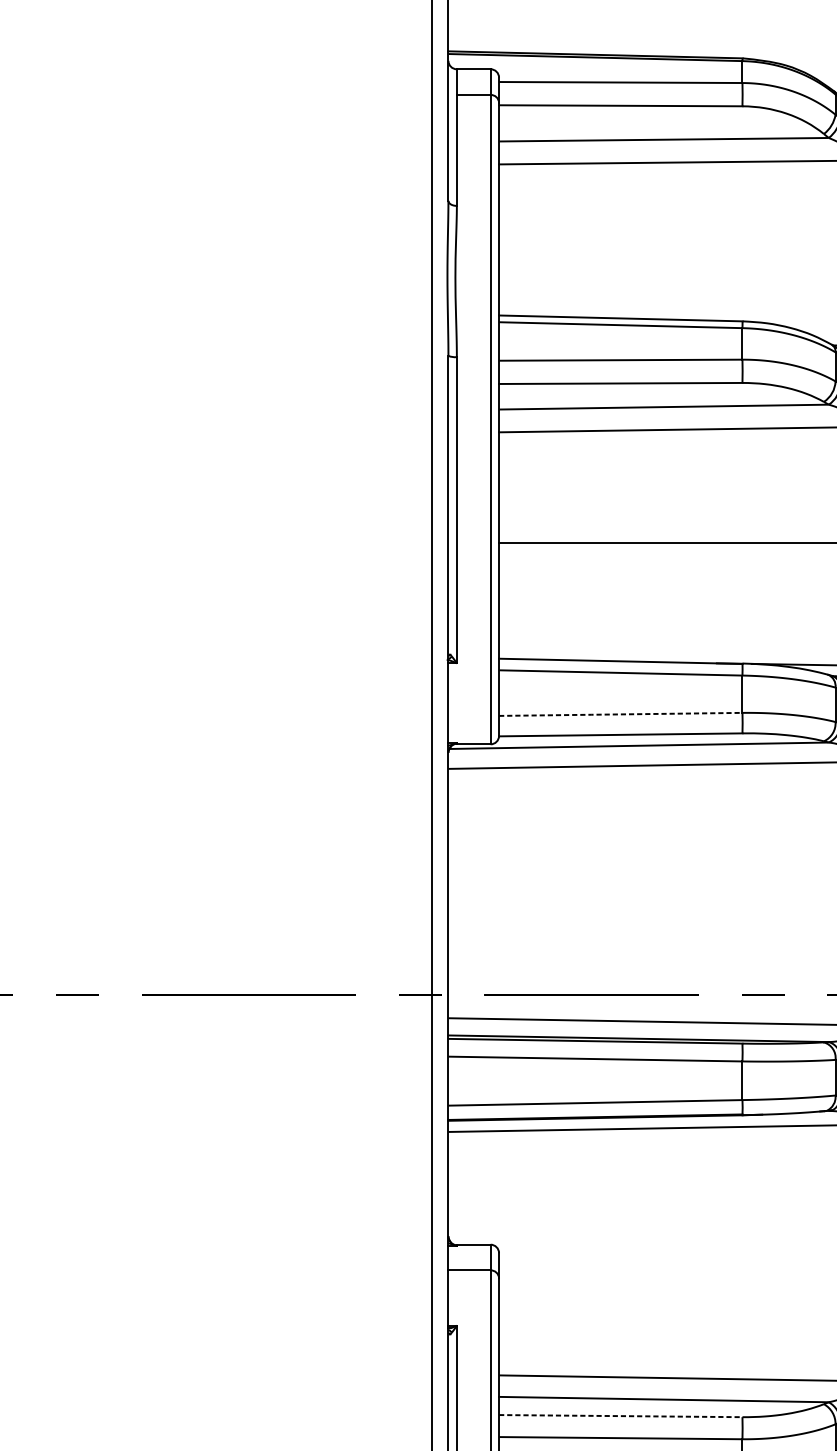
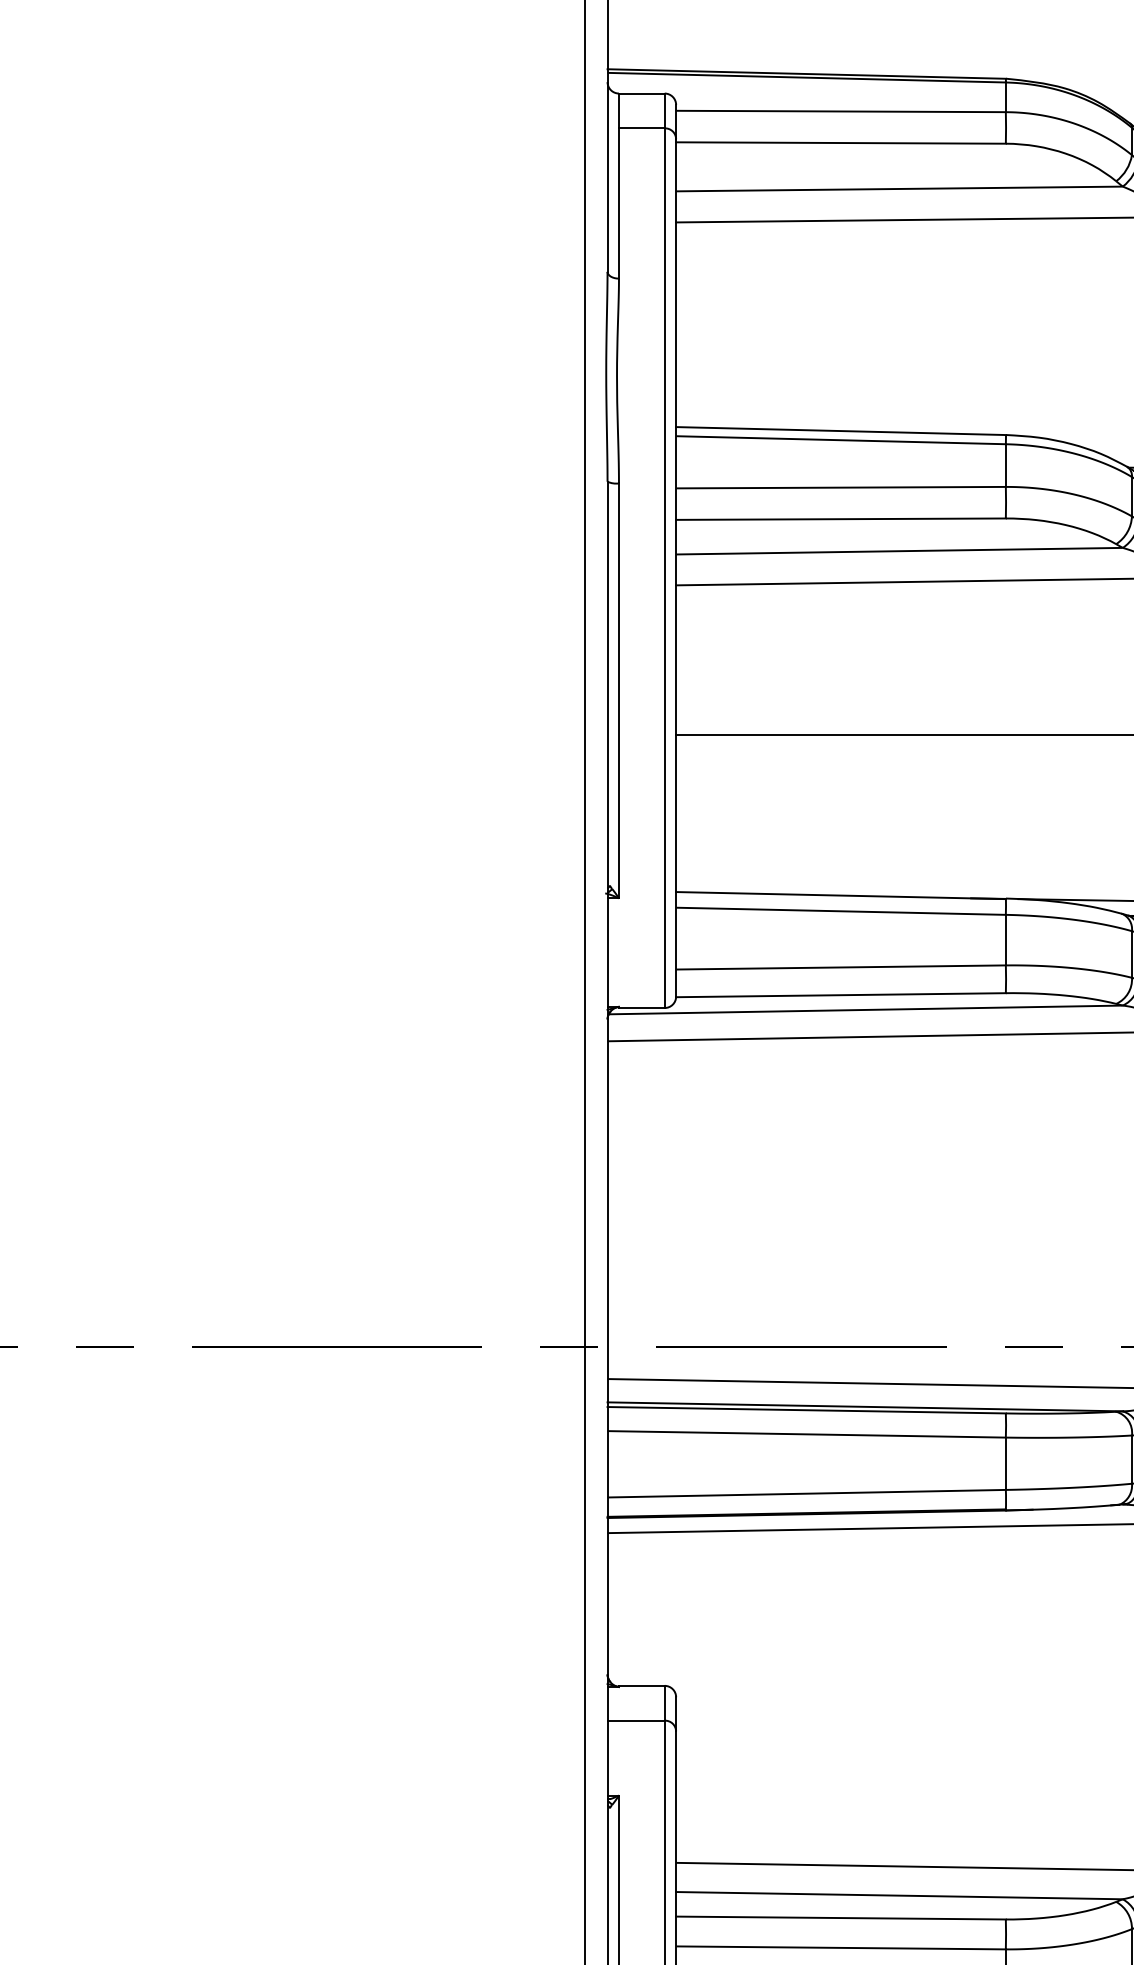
line: (620, 714) -> (840, 967), dashed -> solid
line: (620, 1416) -> (840, 1918), dashed -> solid

